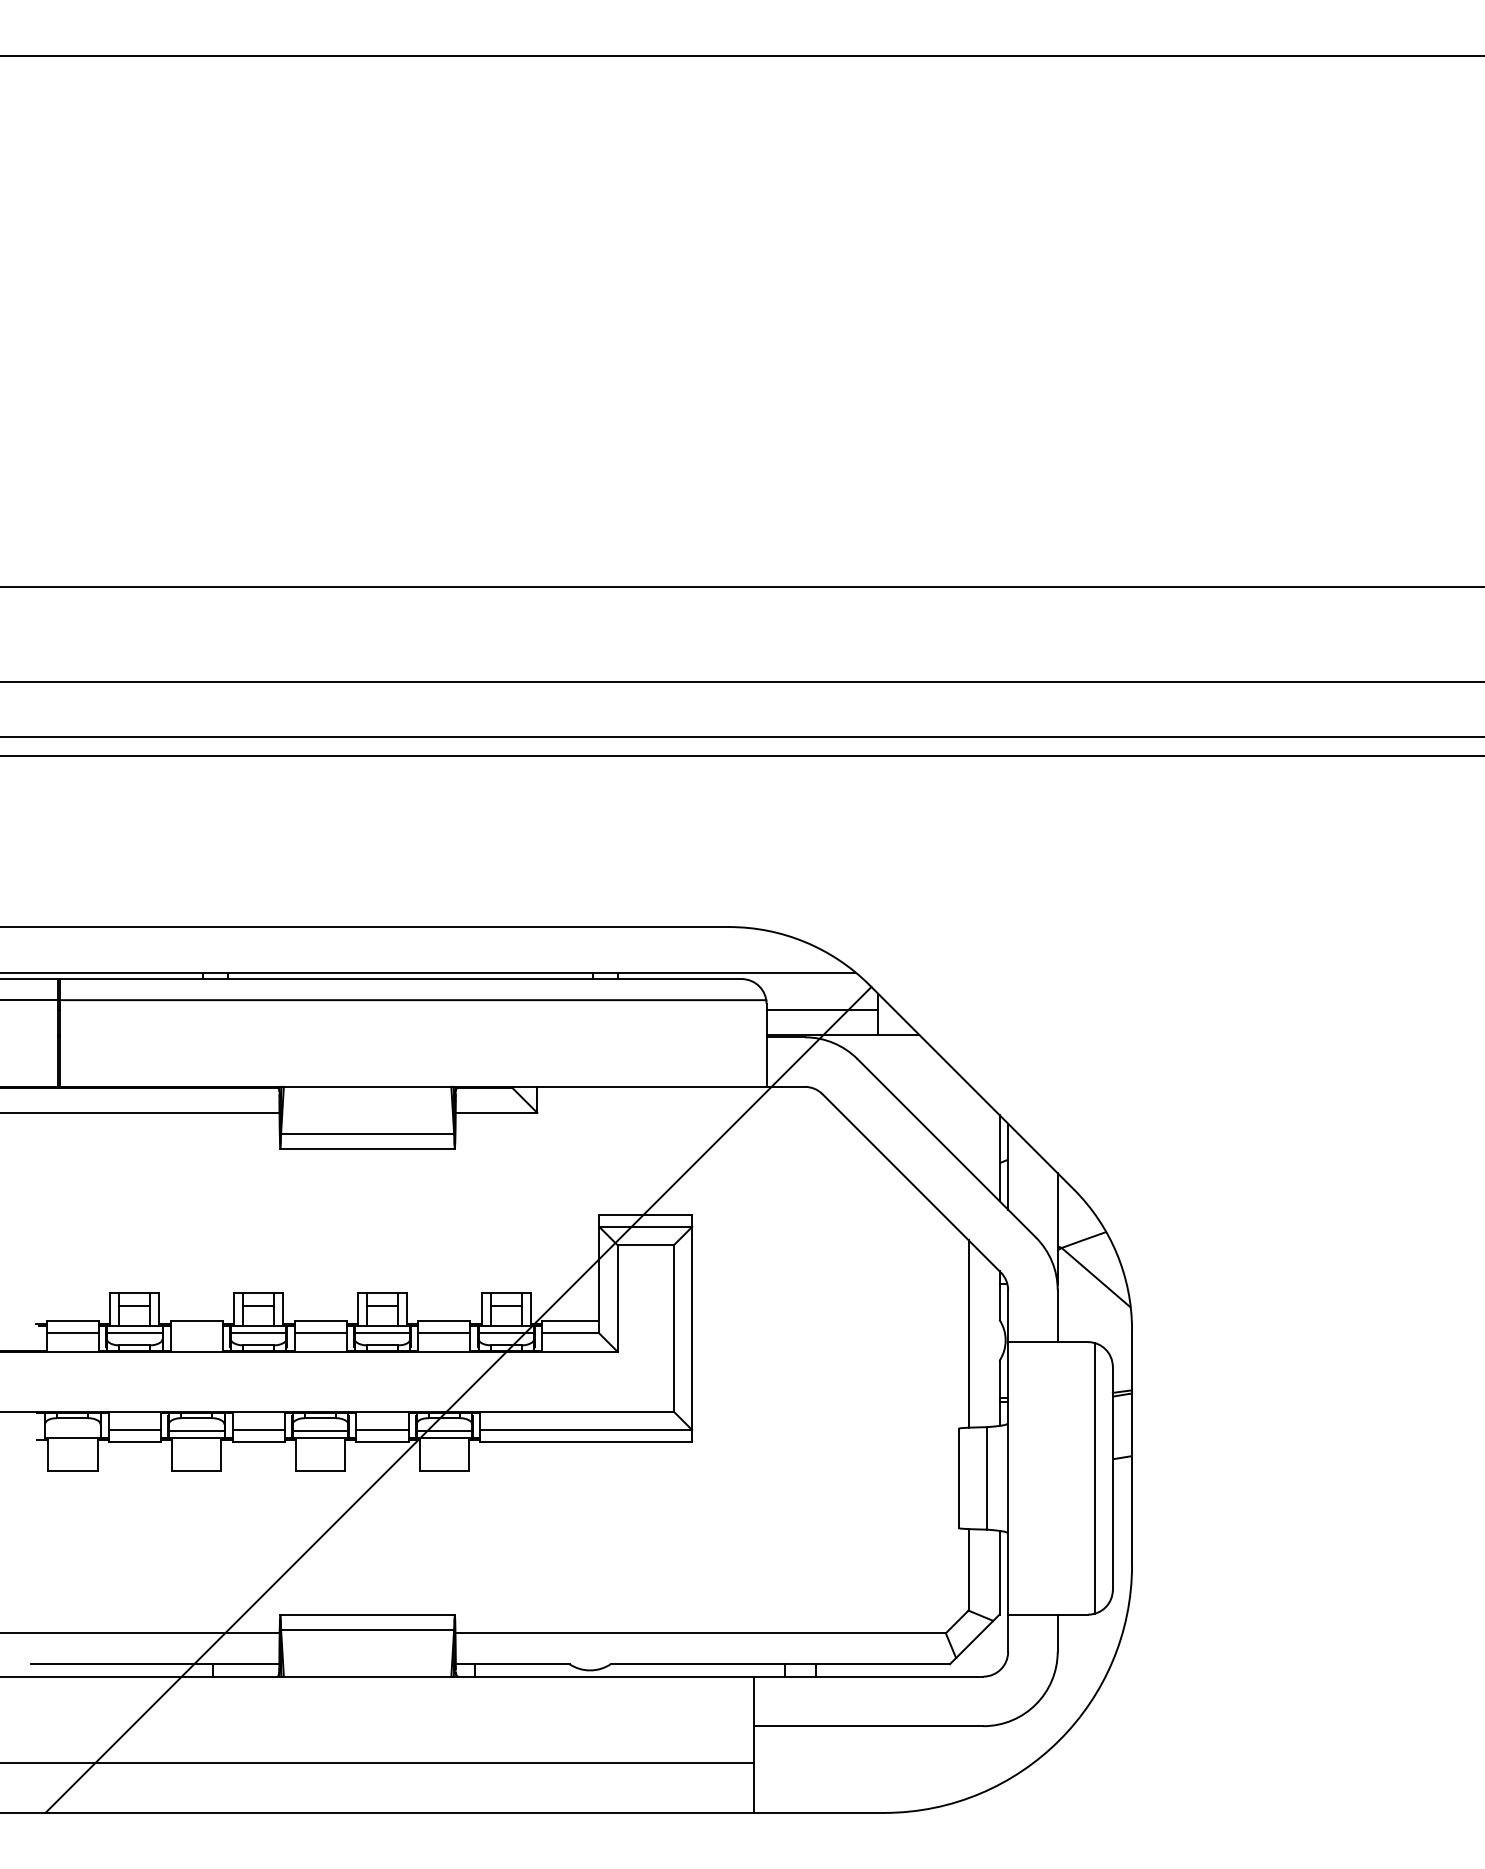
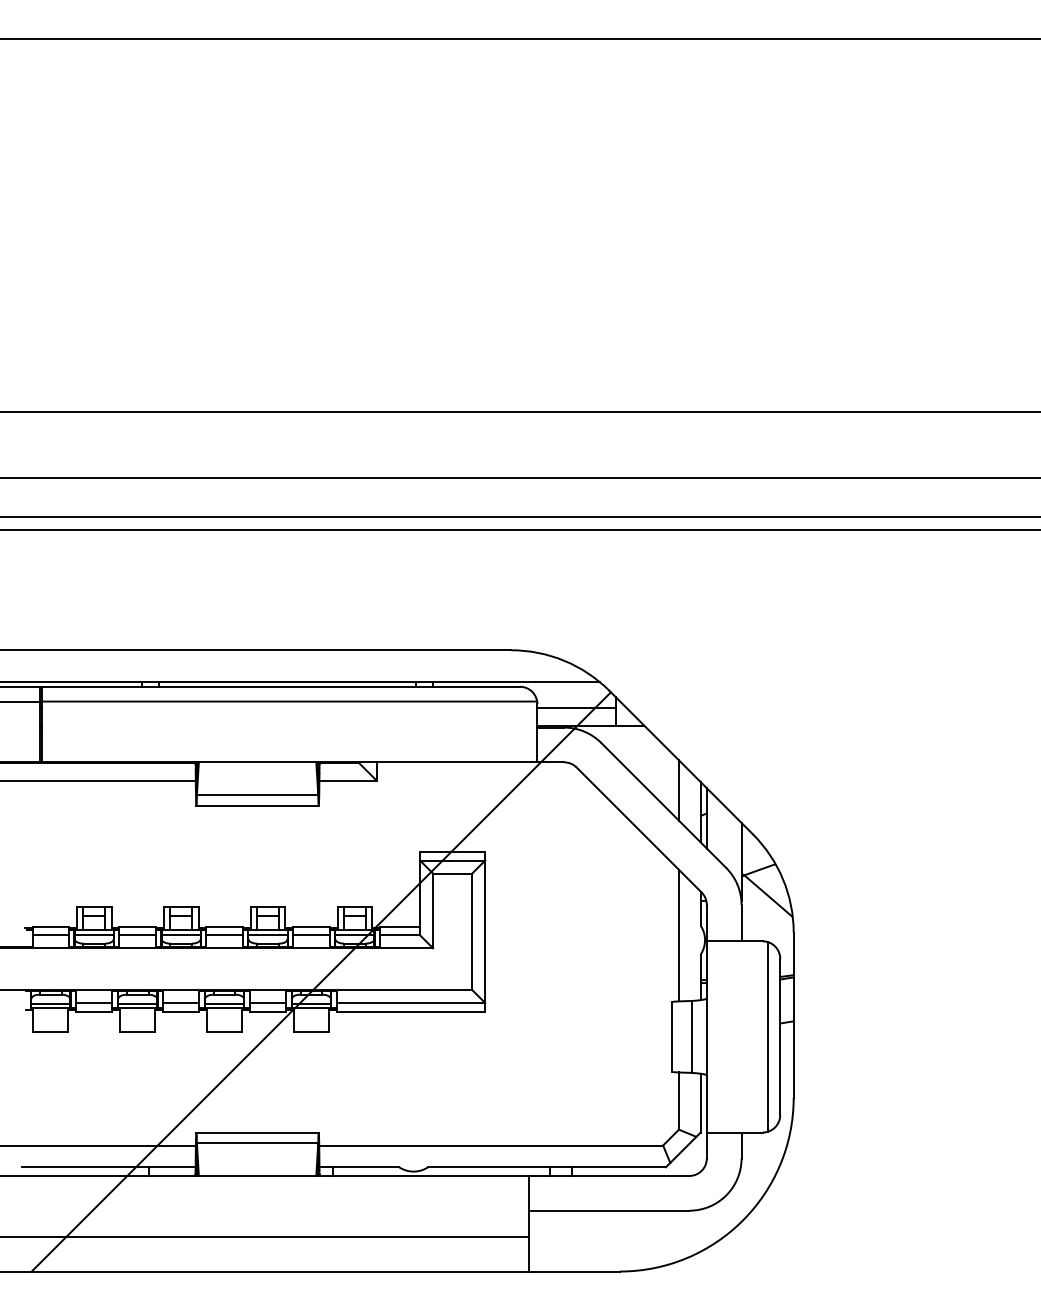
line: (968, 1127) -> (678, 790), added
line: (196, 1333) -> (137, 935), added
line: (72, 1431) -> (50, 1004), added

